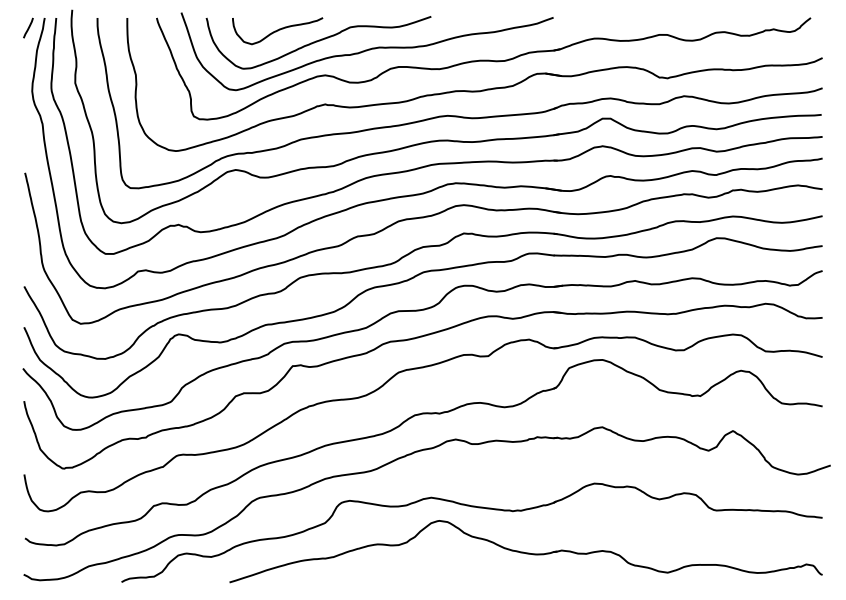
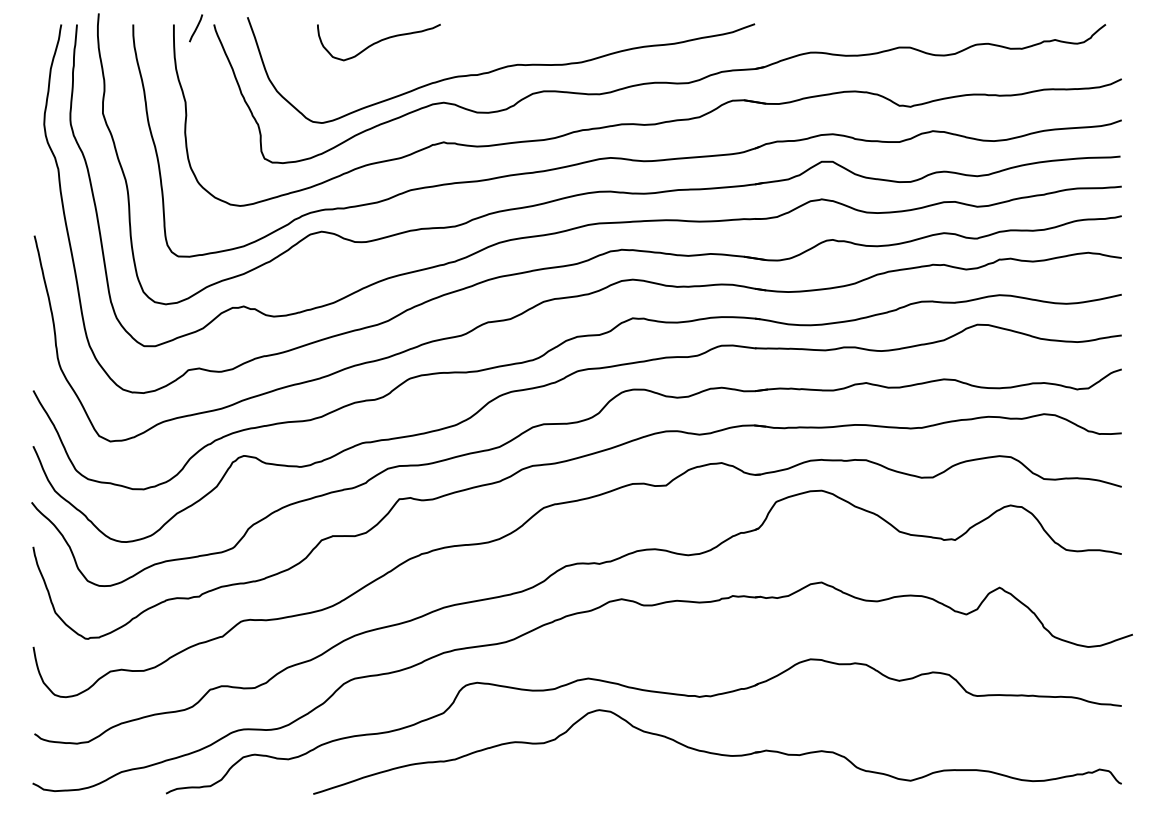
line: (28, 28) -> (195, 28), moved
curve: (318, 41) -> (434, 56), removed

